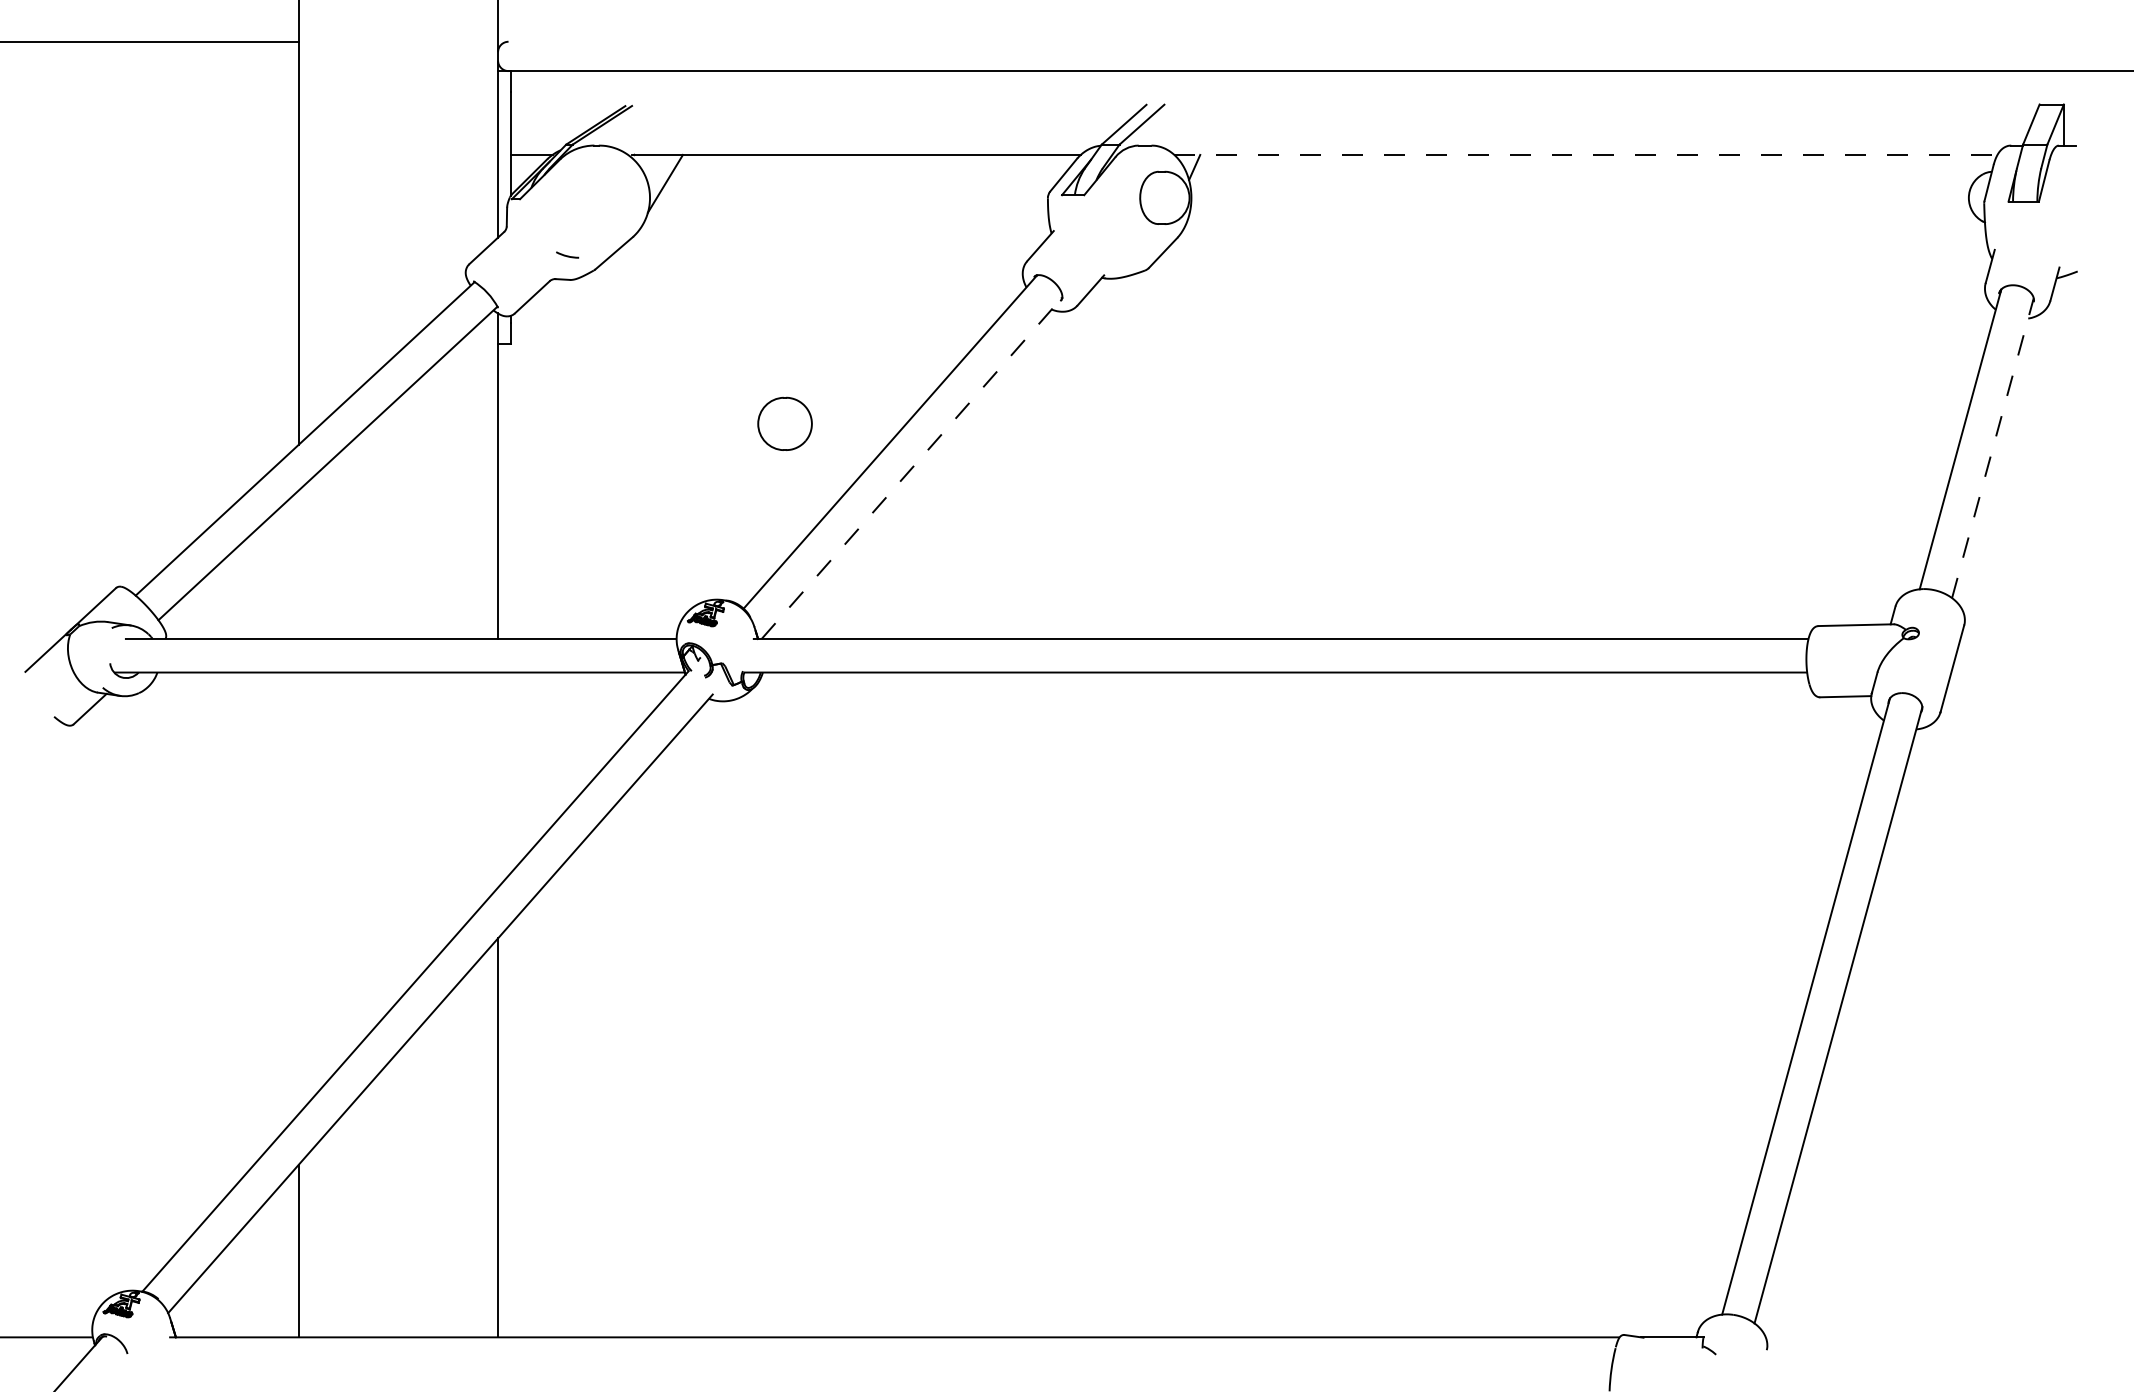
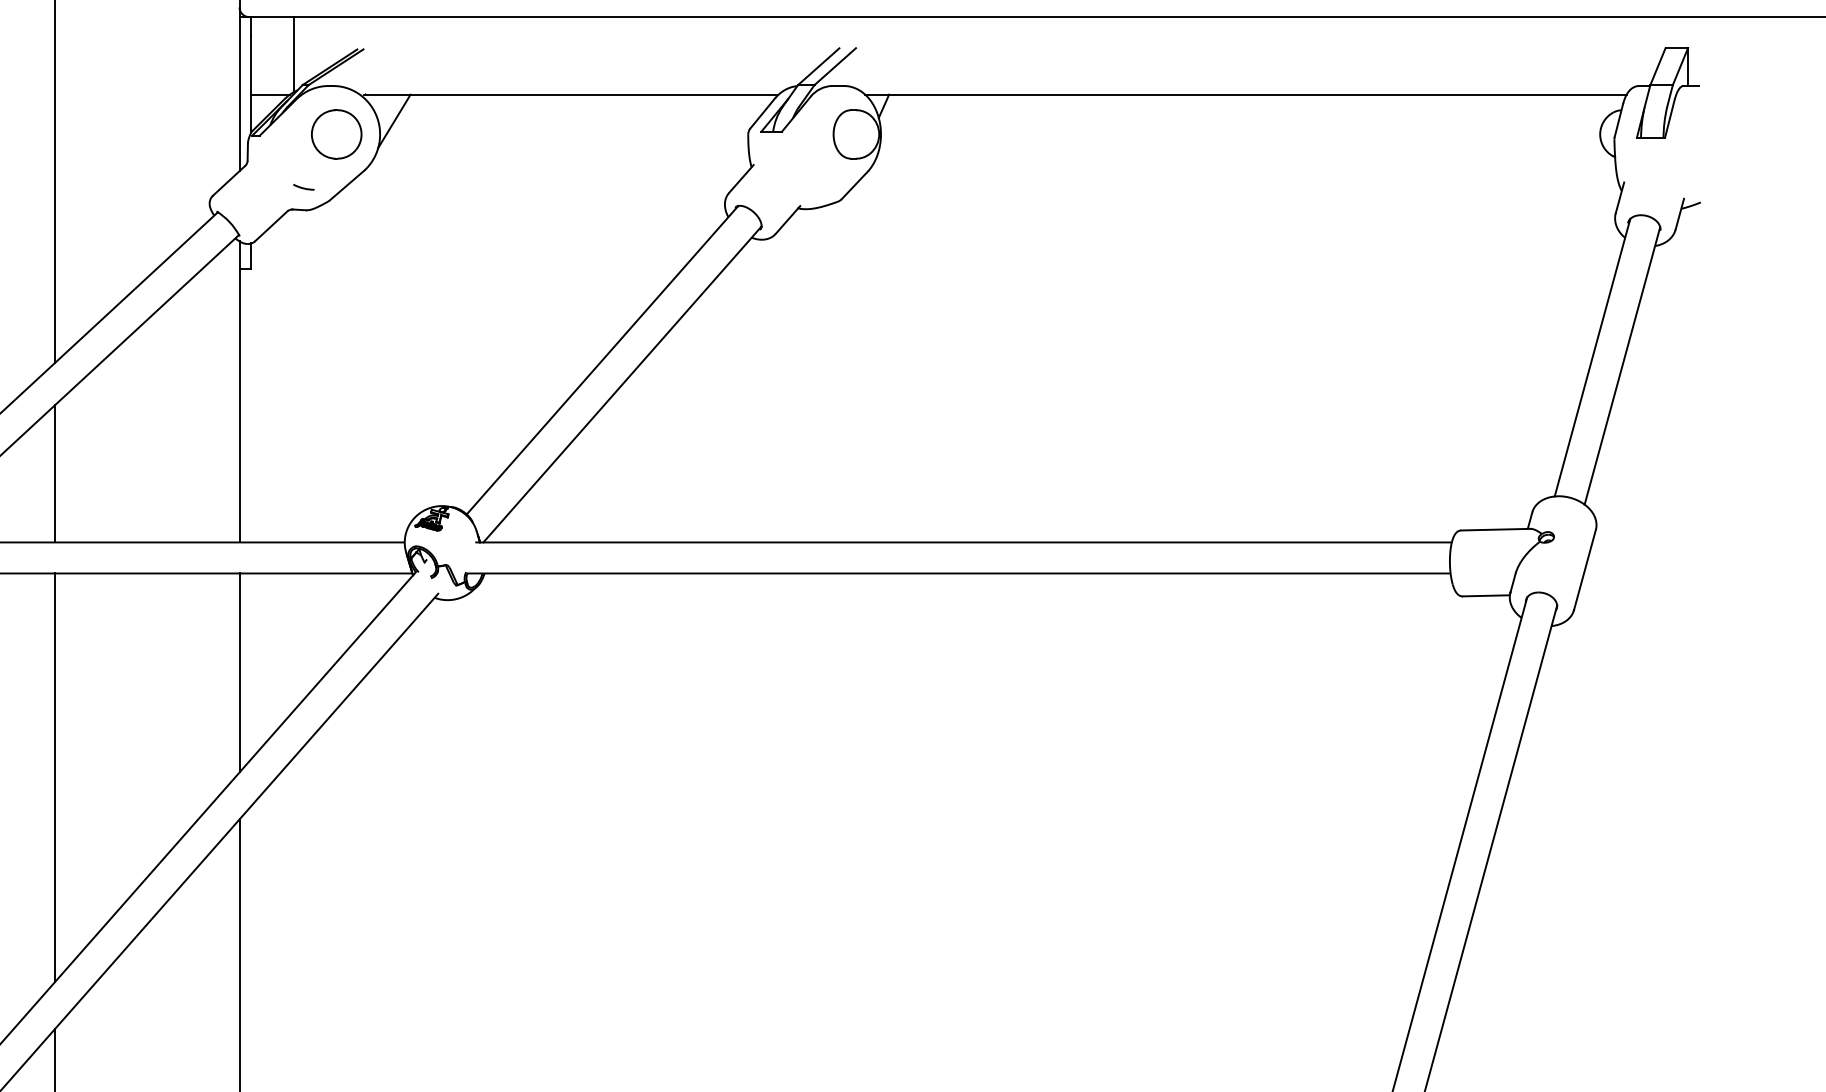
line: (556, 111) -> (293, 54), added
line: (1585, 154) -> (1245, 94), dashed -> solid
part: (784, 423) -> (336, 134), moved
line: (1993, 447) -> (1622, 365), dashed -> solid
line: (912, 467) -> (622, 383), dashed -> solid
line: (298, 564) -> (54, 473), added
line: (498, 779) -> (239, 672), added
line: (298, 892) -> (54, 776), added

